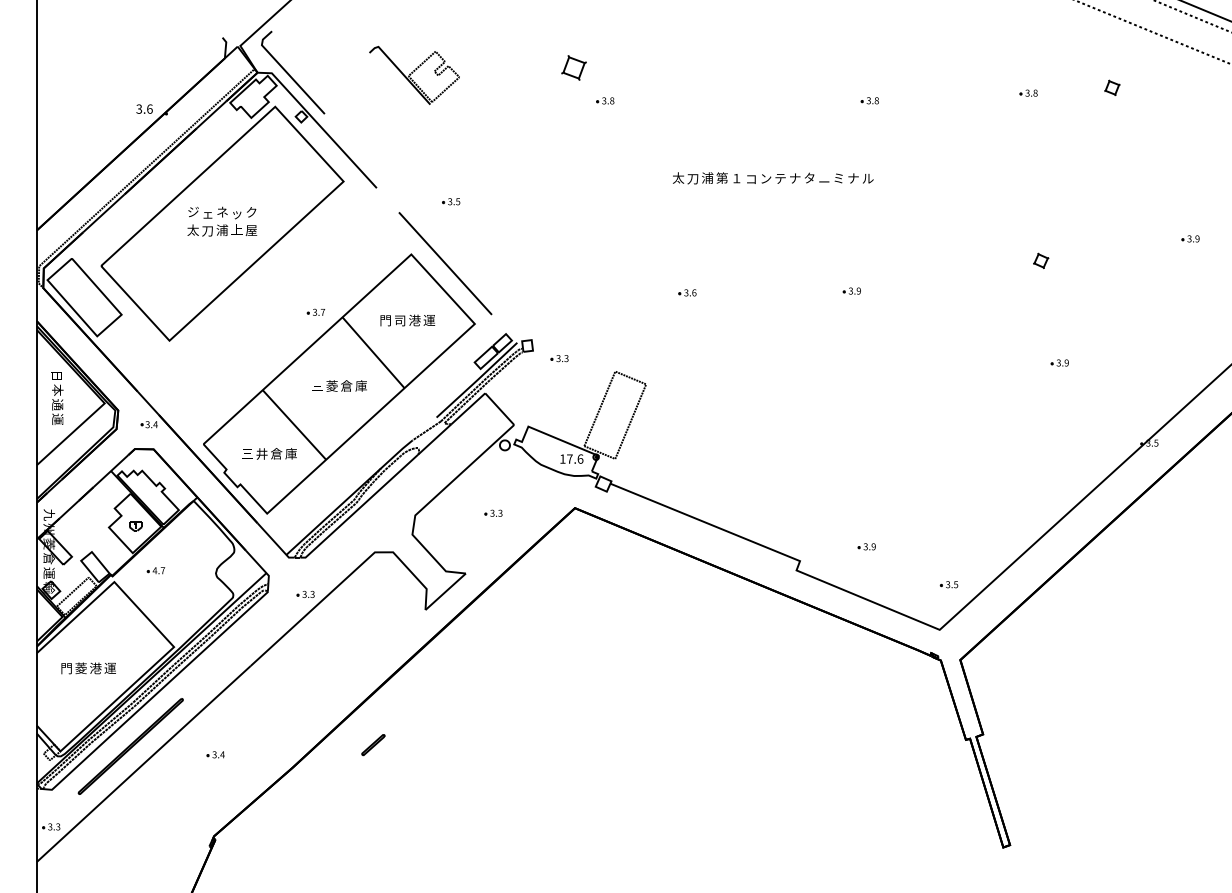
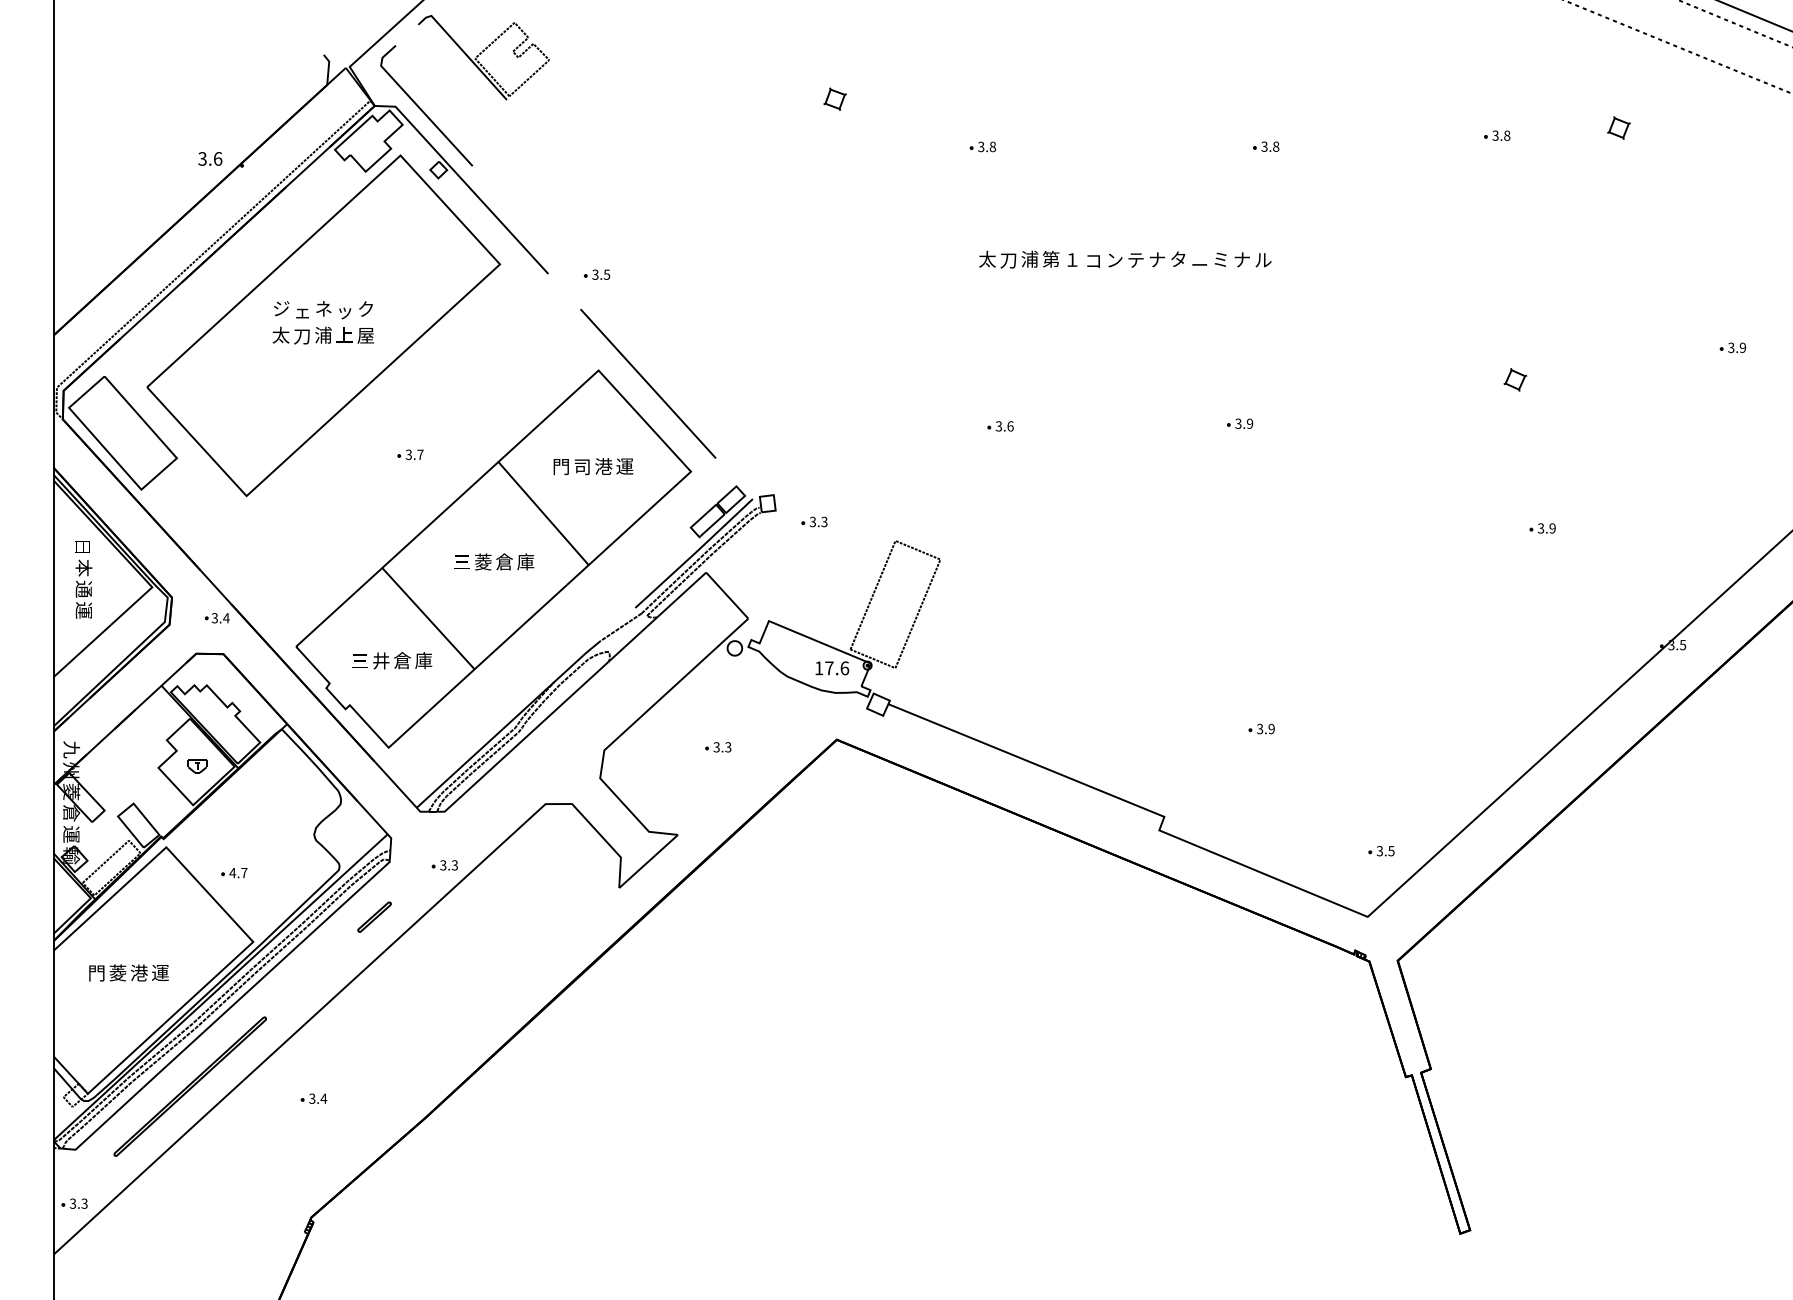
part: (573, 68) -> (834, 99), size x0.62
part: (414, 74) -> (483, 56), moved
part: (605, 100) -> (983, 146), moved
part: (451, 201) -> (597, 274), moved
part: (315, 311) -> (409, 453), moved
part: (866, 546) -> (1261, 728), moved
part: (155, 570) -> (233, 872), moved
part: (373, 745) -> (374, 917), moved

